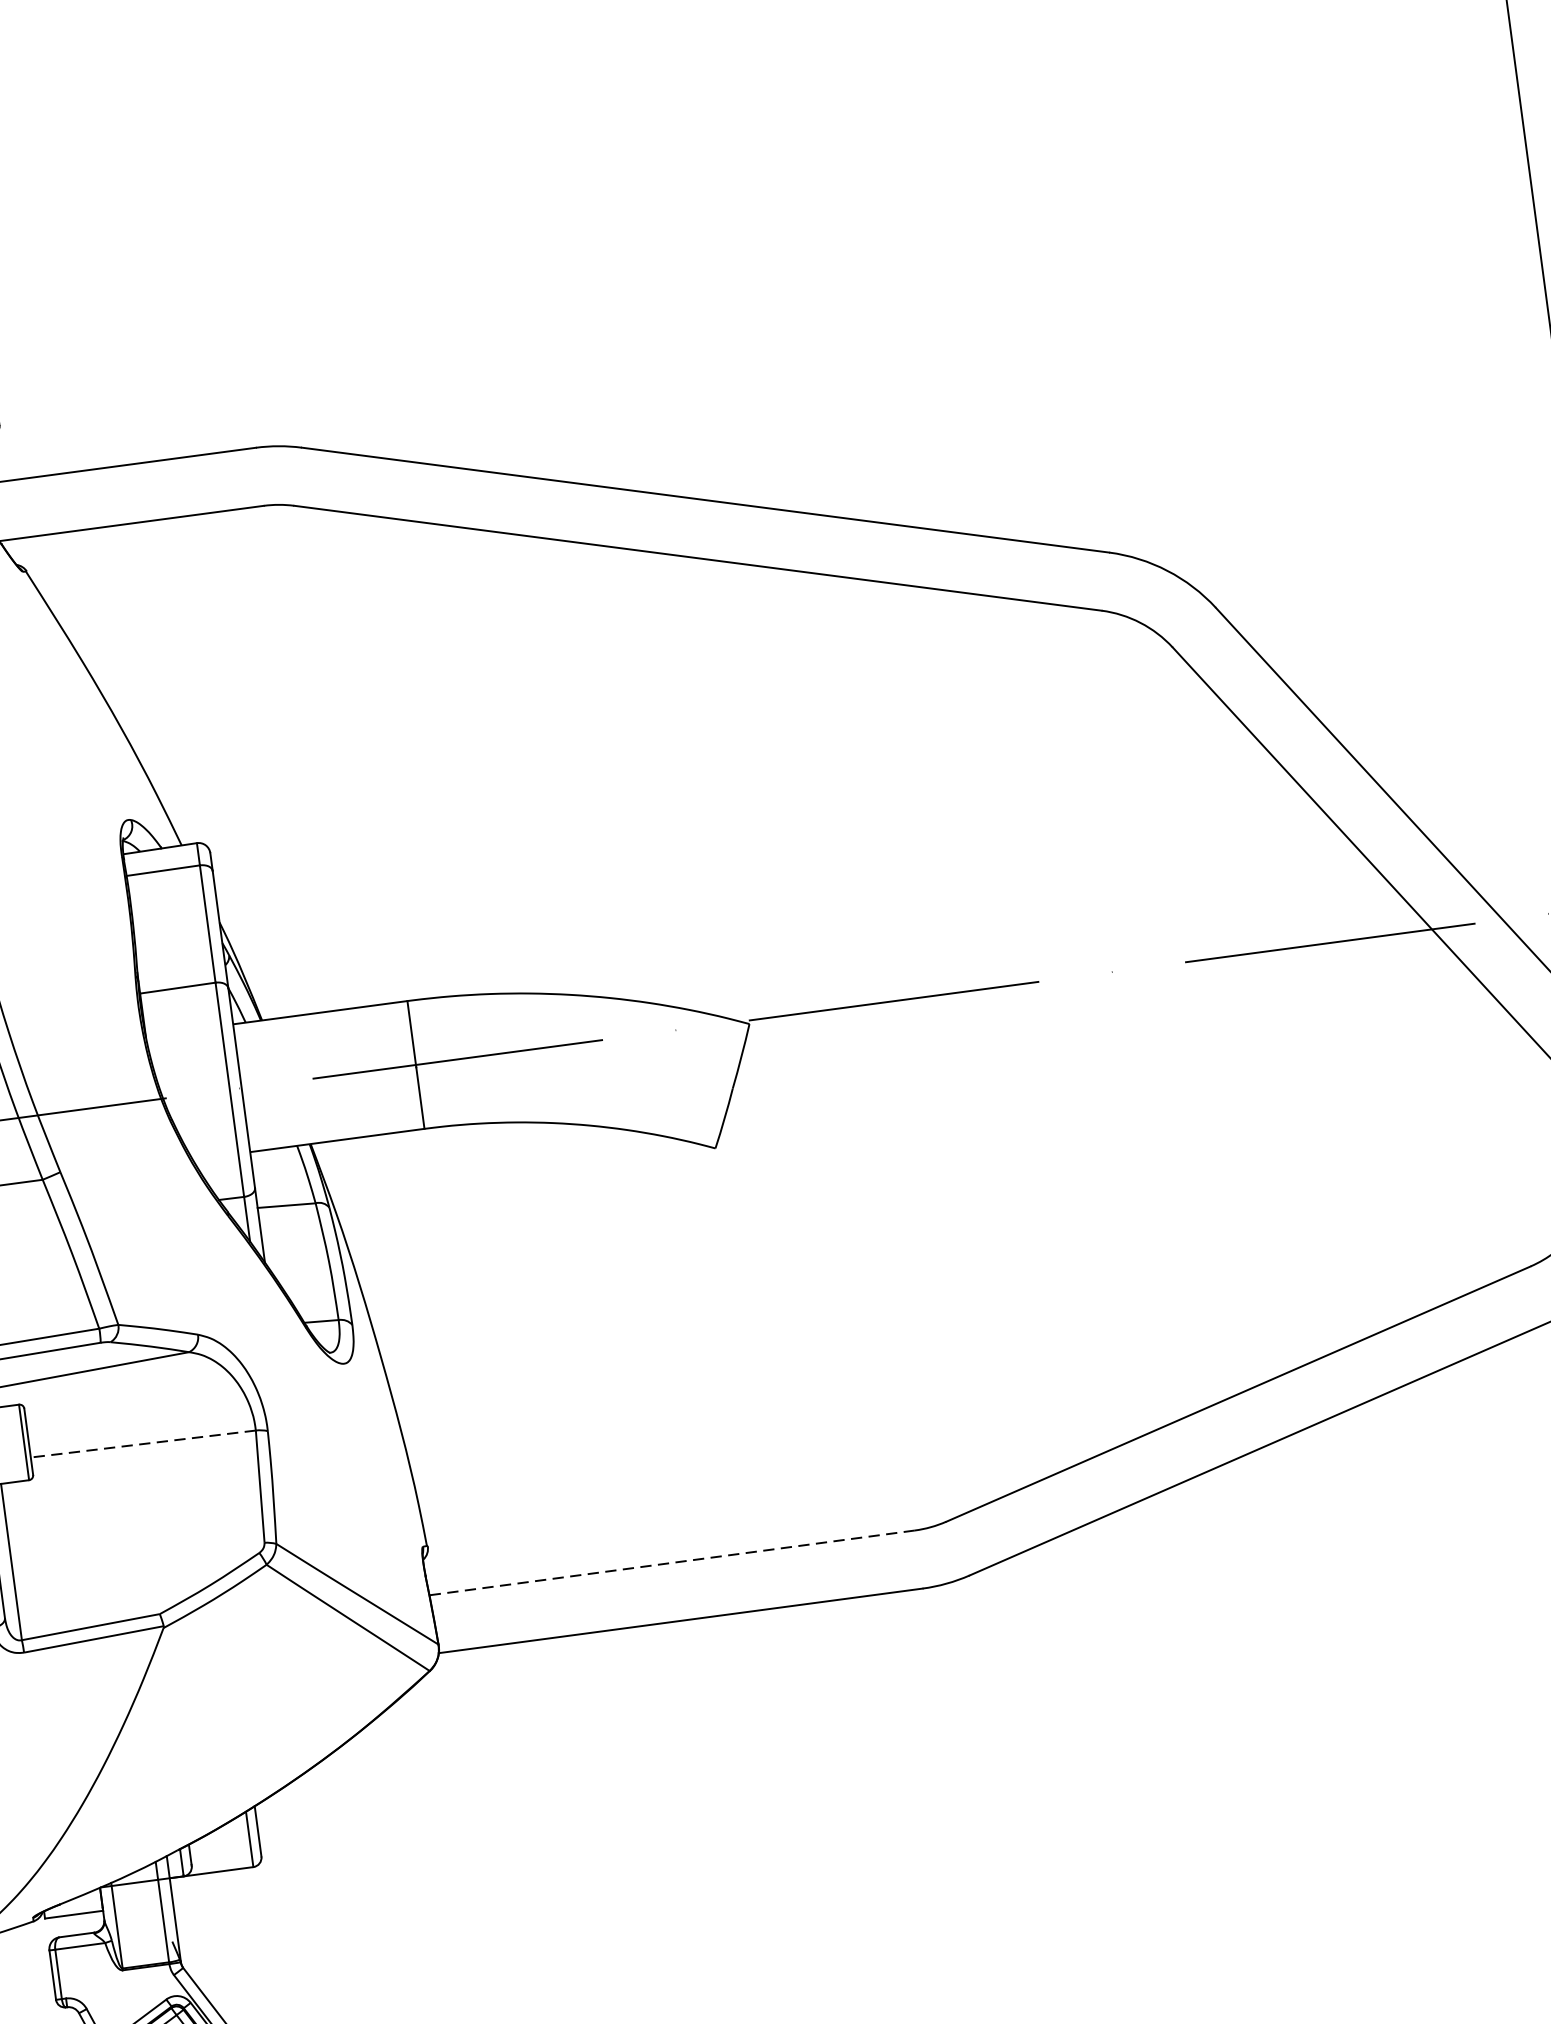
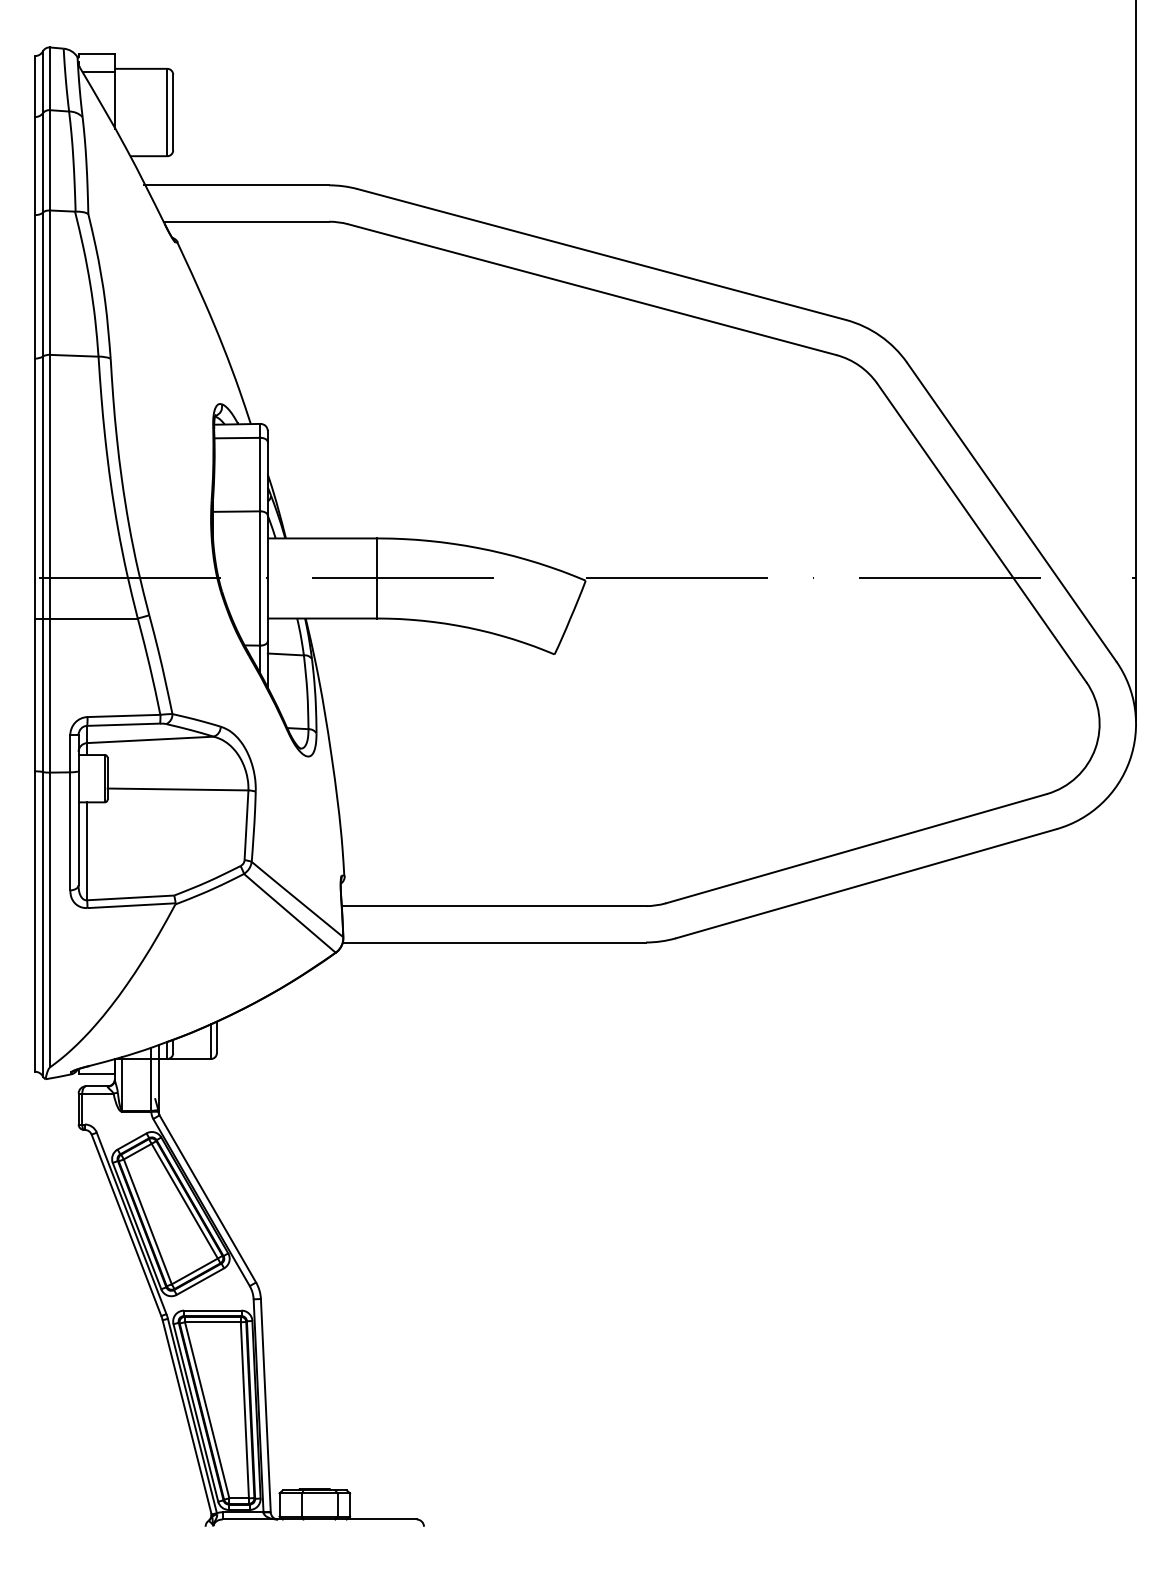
line: (142, 1444) -> (177, 789), dashed -> solid
line: (671, 1563) -> (493, 906), dashed -> solid

